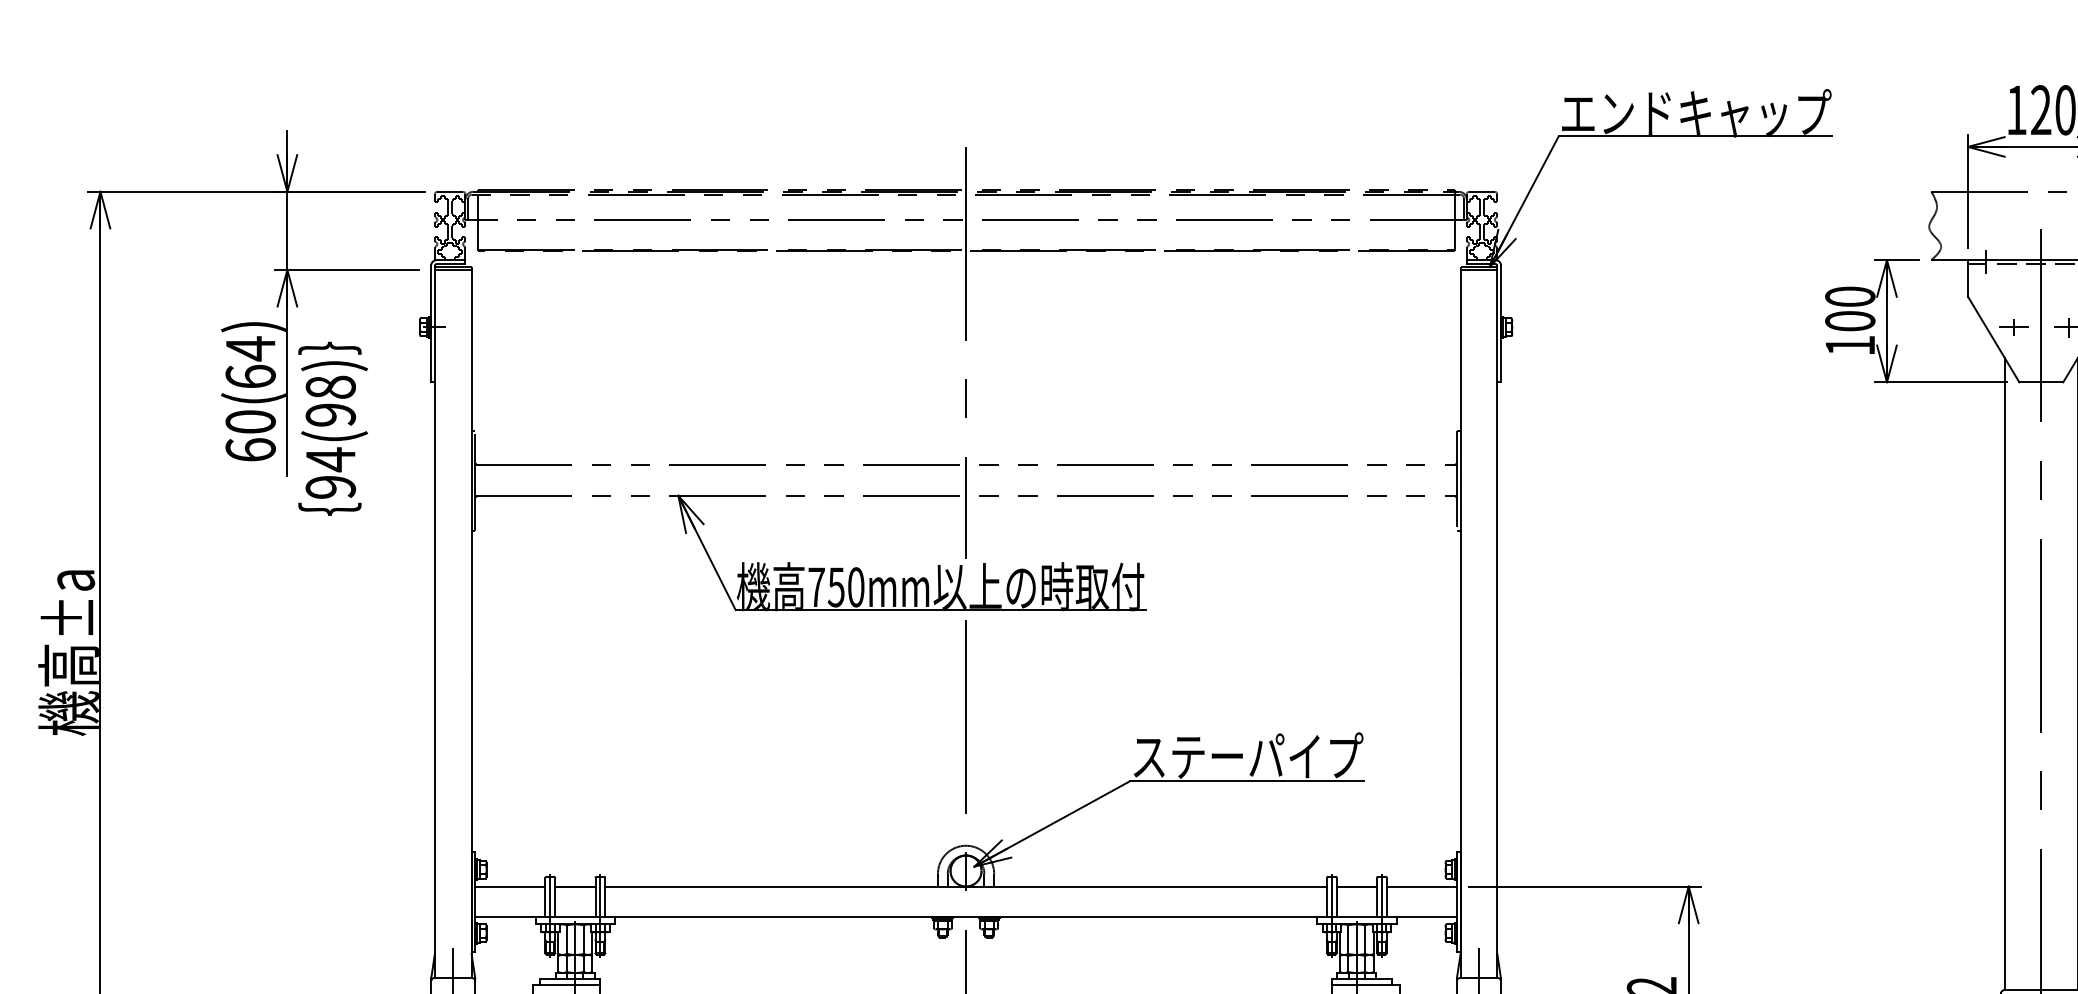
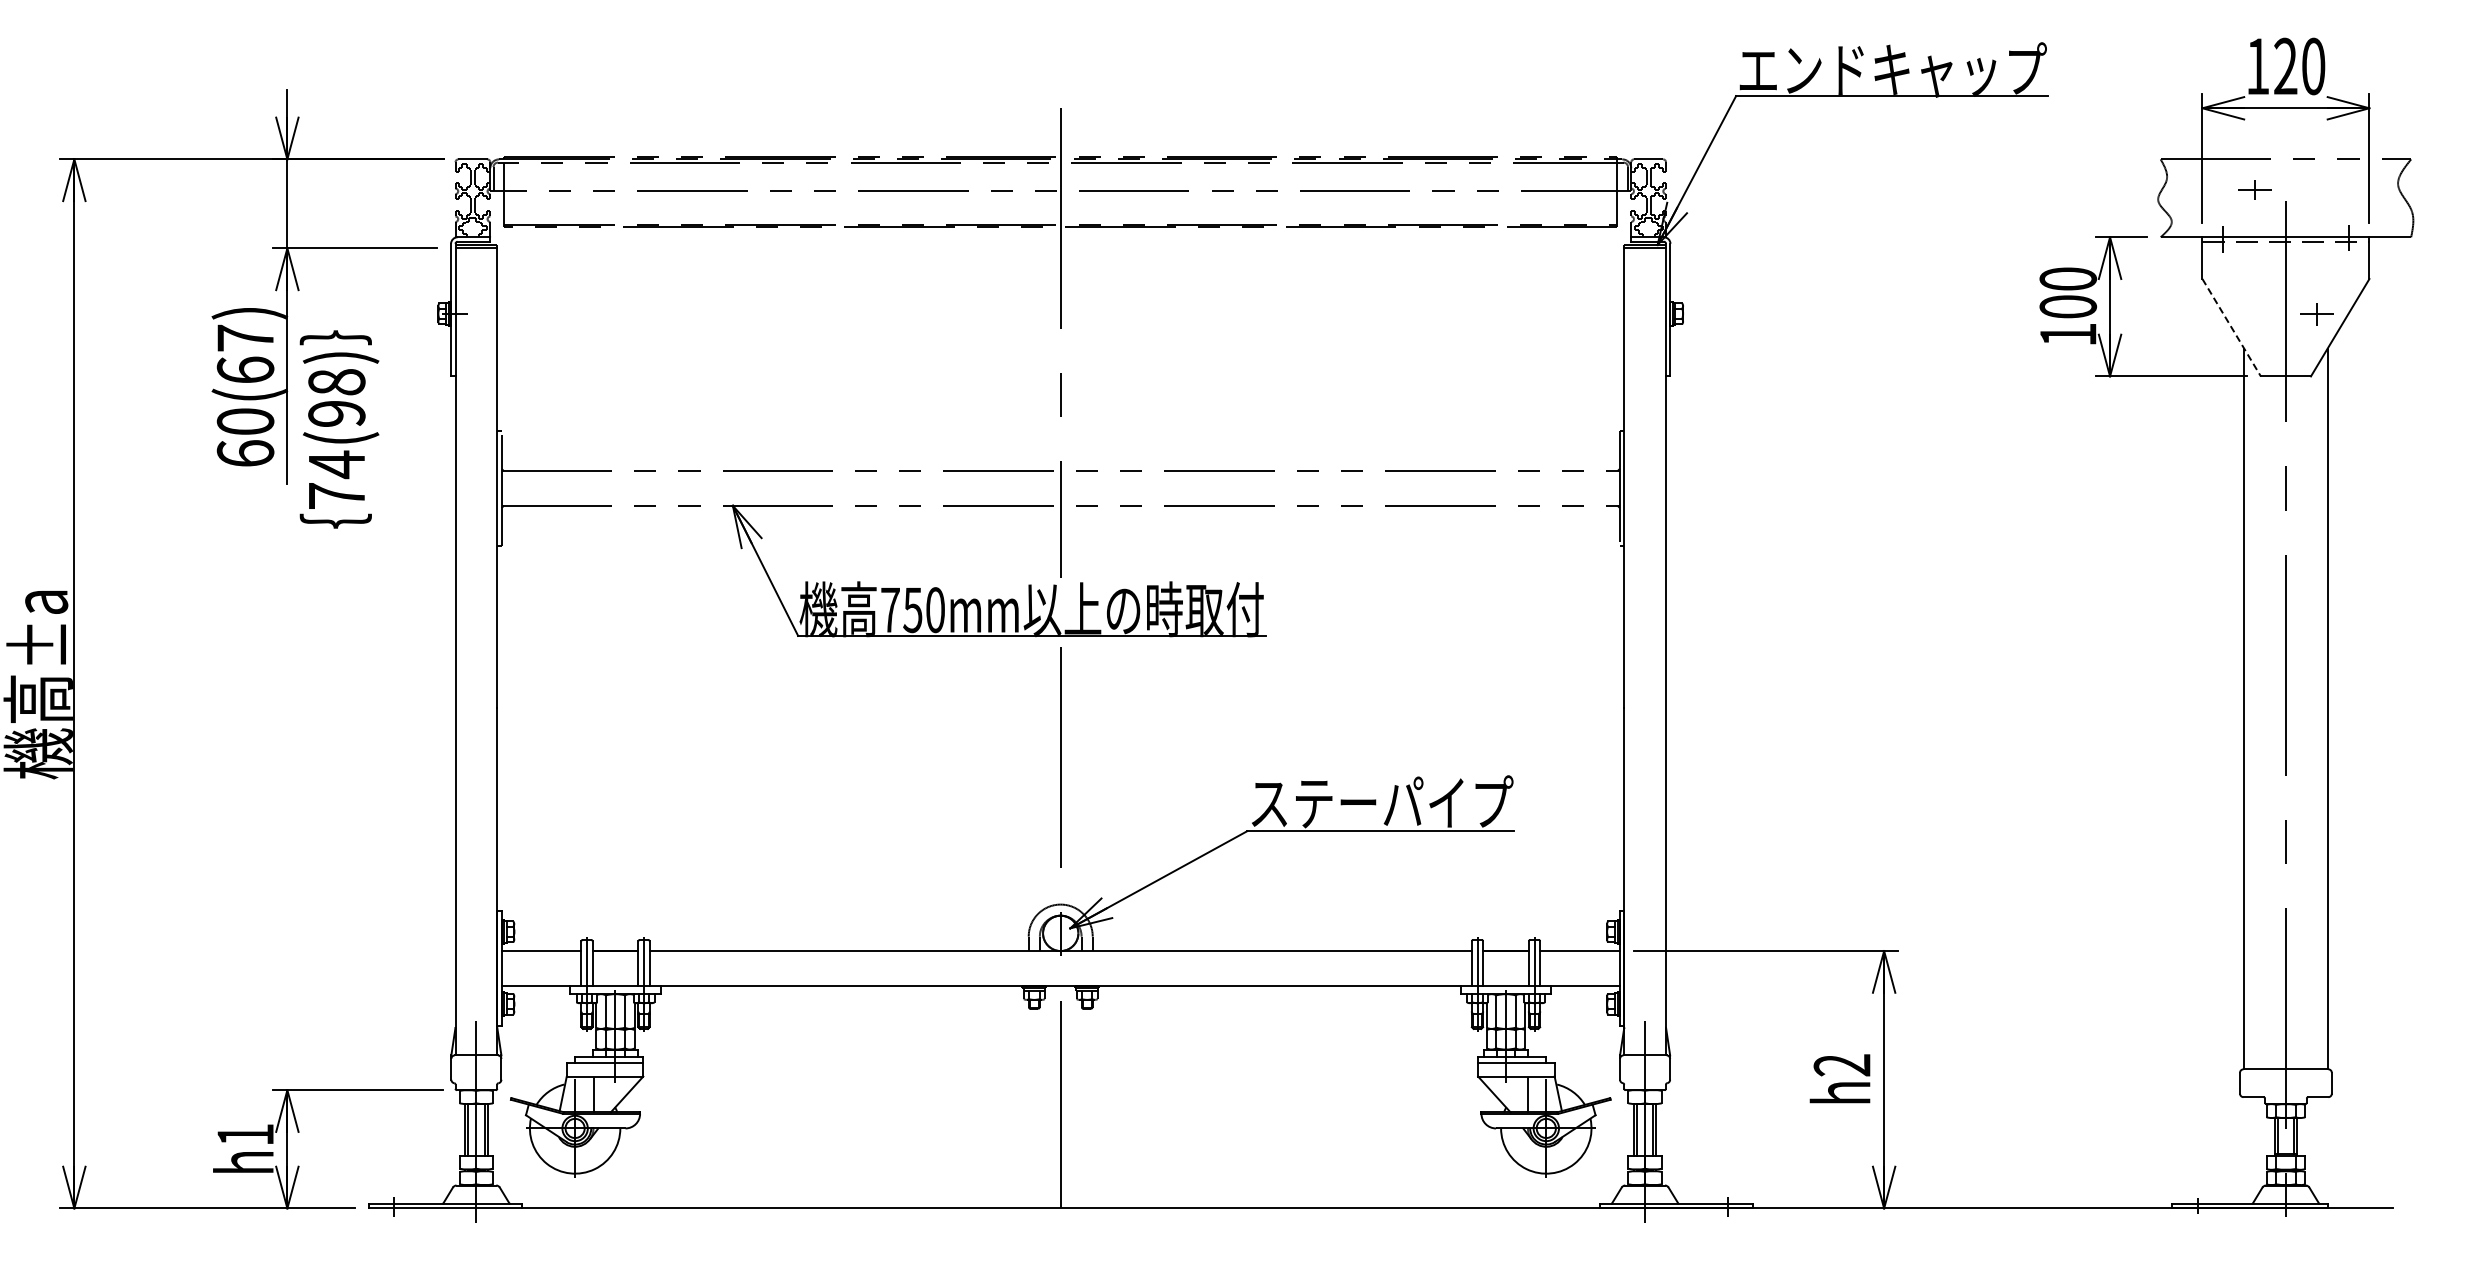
part: (2013, 327) -> (2254, 189), moved
line: (1993, 339) -> (2231, 327), solid -> dashed
text: (250, 348) -> (245, 338), 60(64) -> 60(67)
text: (330, 487) -> (336, 496), 94(98) -> 74(98)

